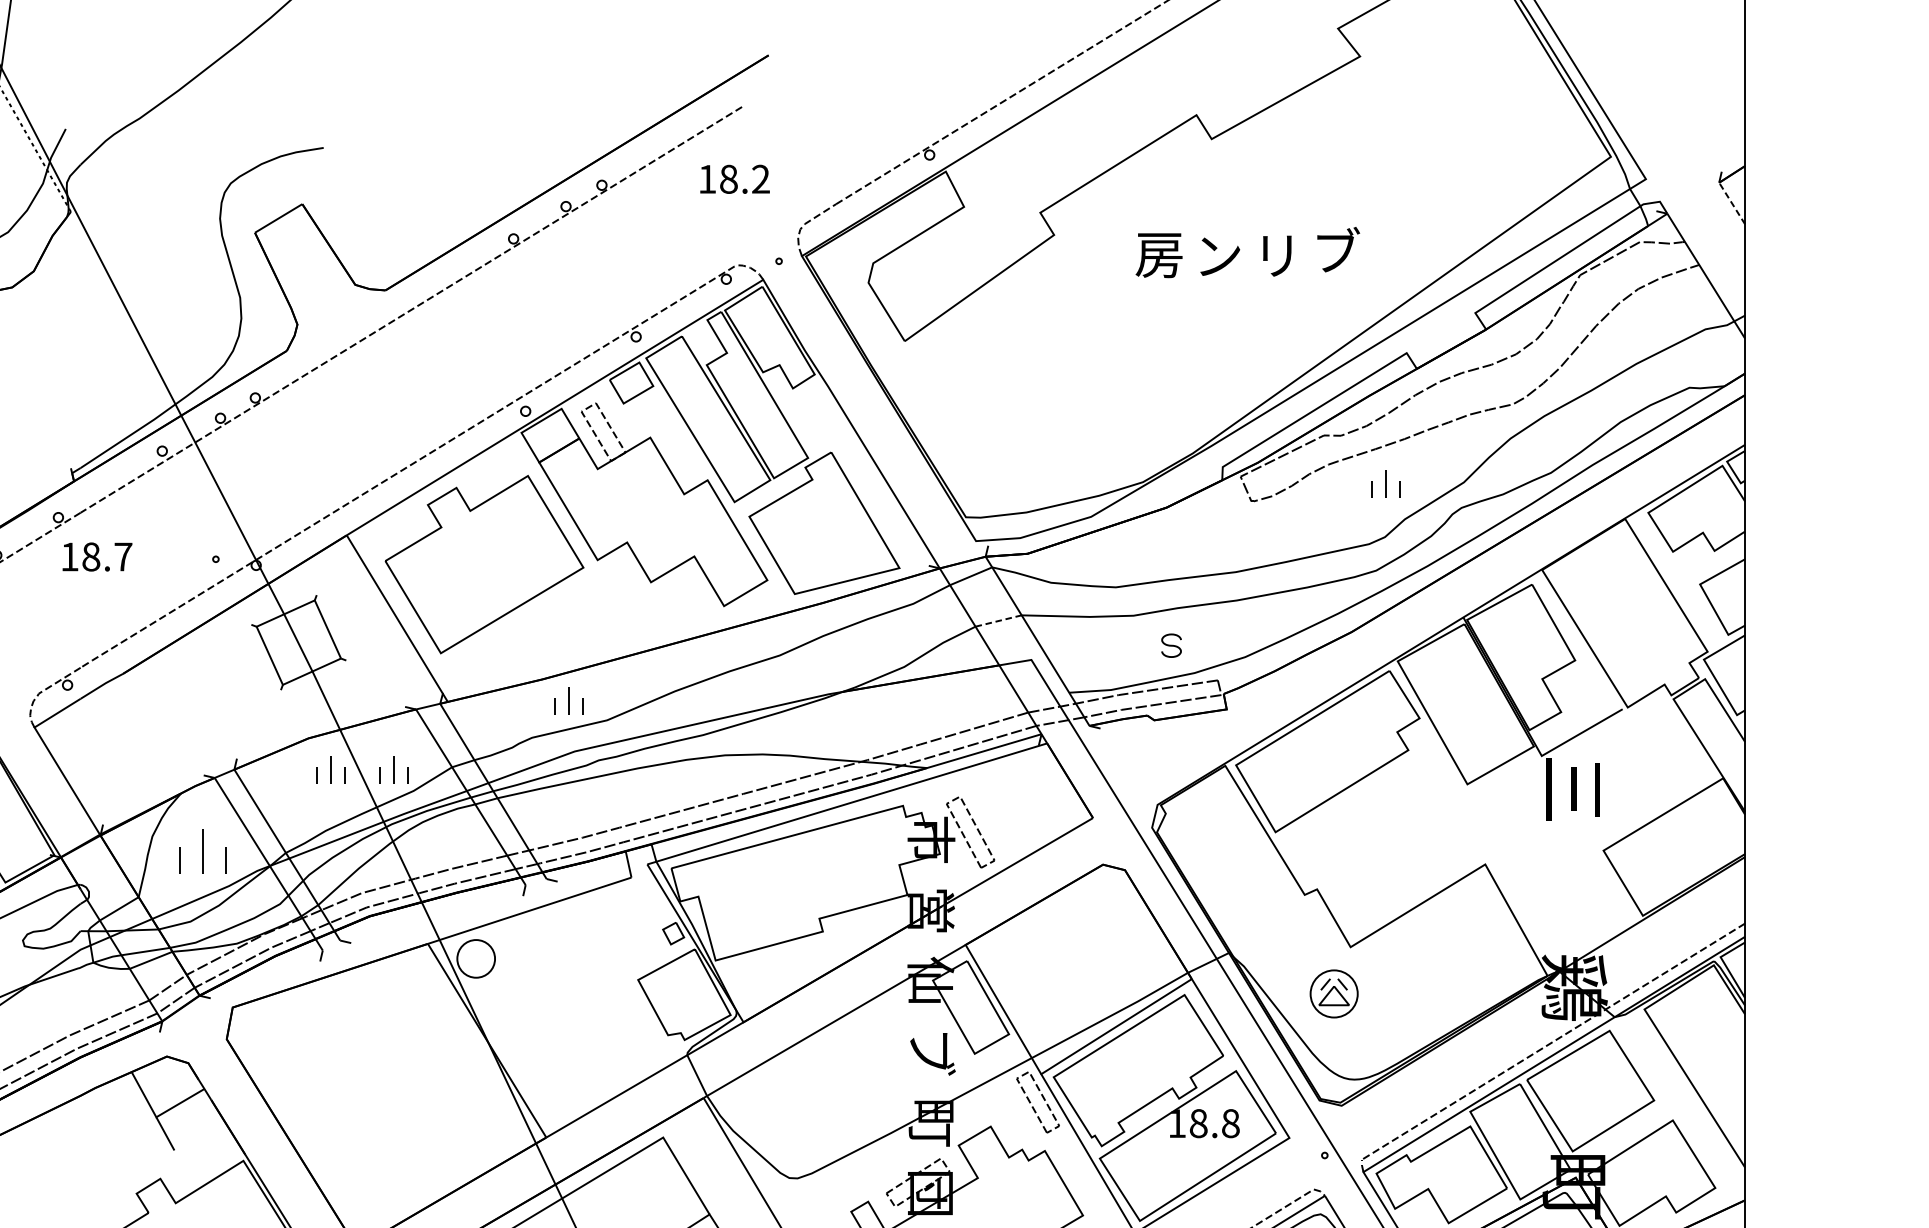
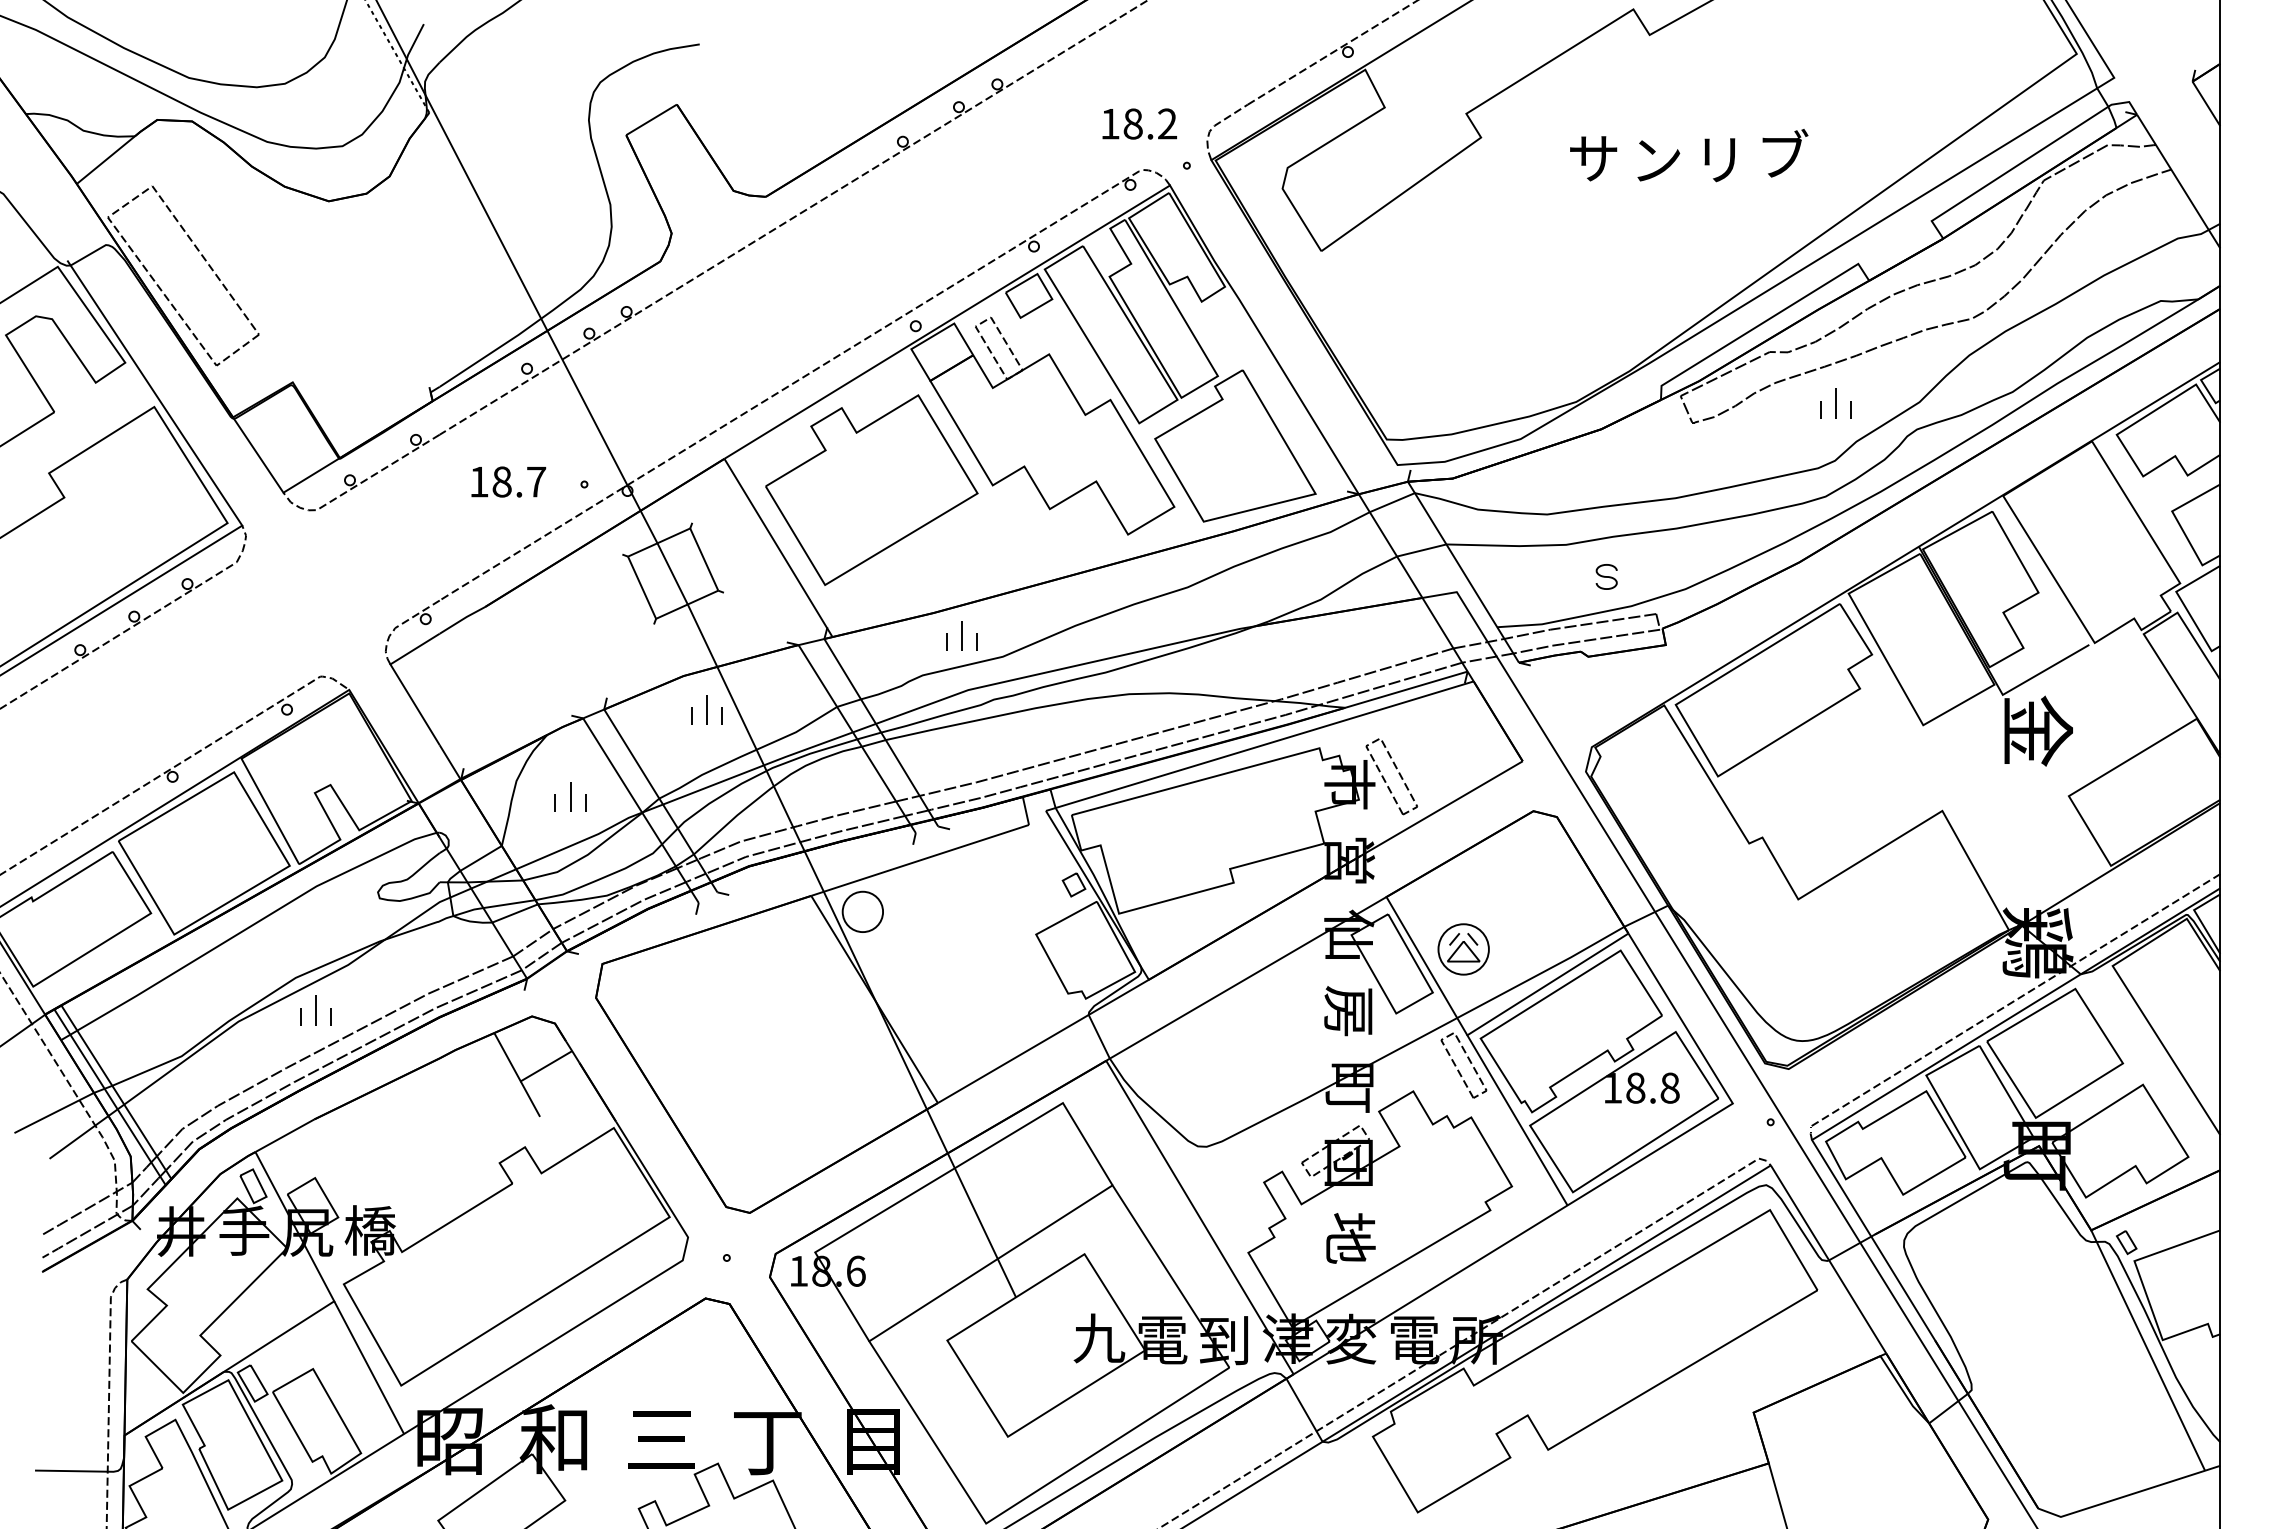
text: (734, 178) -> (1139, 123), moved
line: (1732, 203) -> (2206, 103), dashed -> solid
text: (1159, 255) -> (1593, 159), 房 -> サ
text: (97, 556) -> (508, 481), moved
line: (999, 621) -> (1422, 550), dashed -> solid
part: (393, 769) -> (774, 709), removed
text: (1575, 789) -> (2038, 730), 三 -> 金
part: (202, 850) -> (570, 796), size x0.62
part: (1333, 993) -> (1463, 949), moved
text: (931, 1051) -> (1349, 1011), ブ -> 房

